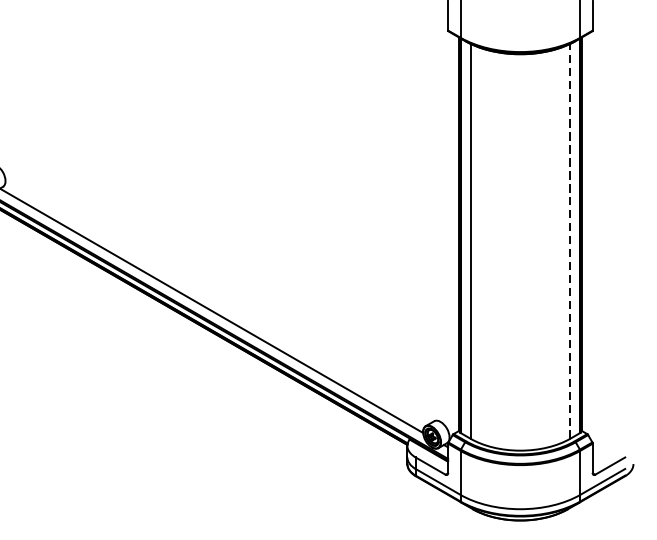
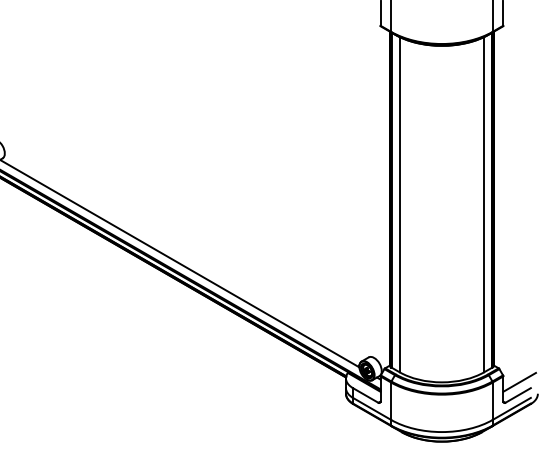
line: (570, 241) -> (484, 204), dashed -> solid
line: (611, 449) -> (519, 381), added

